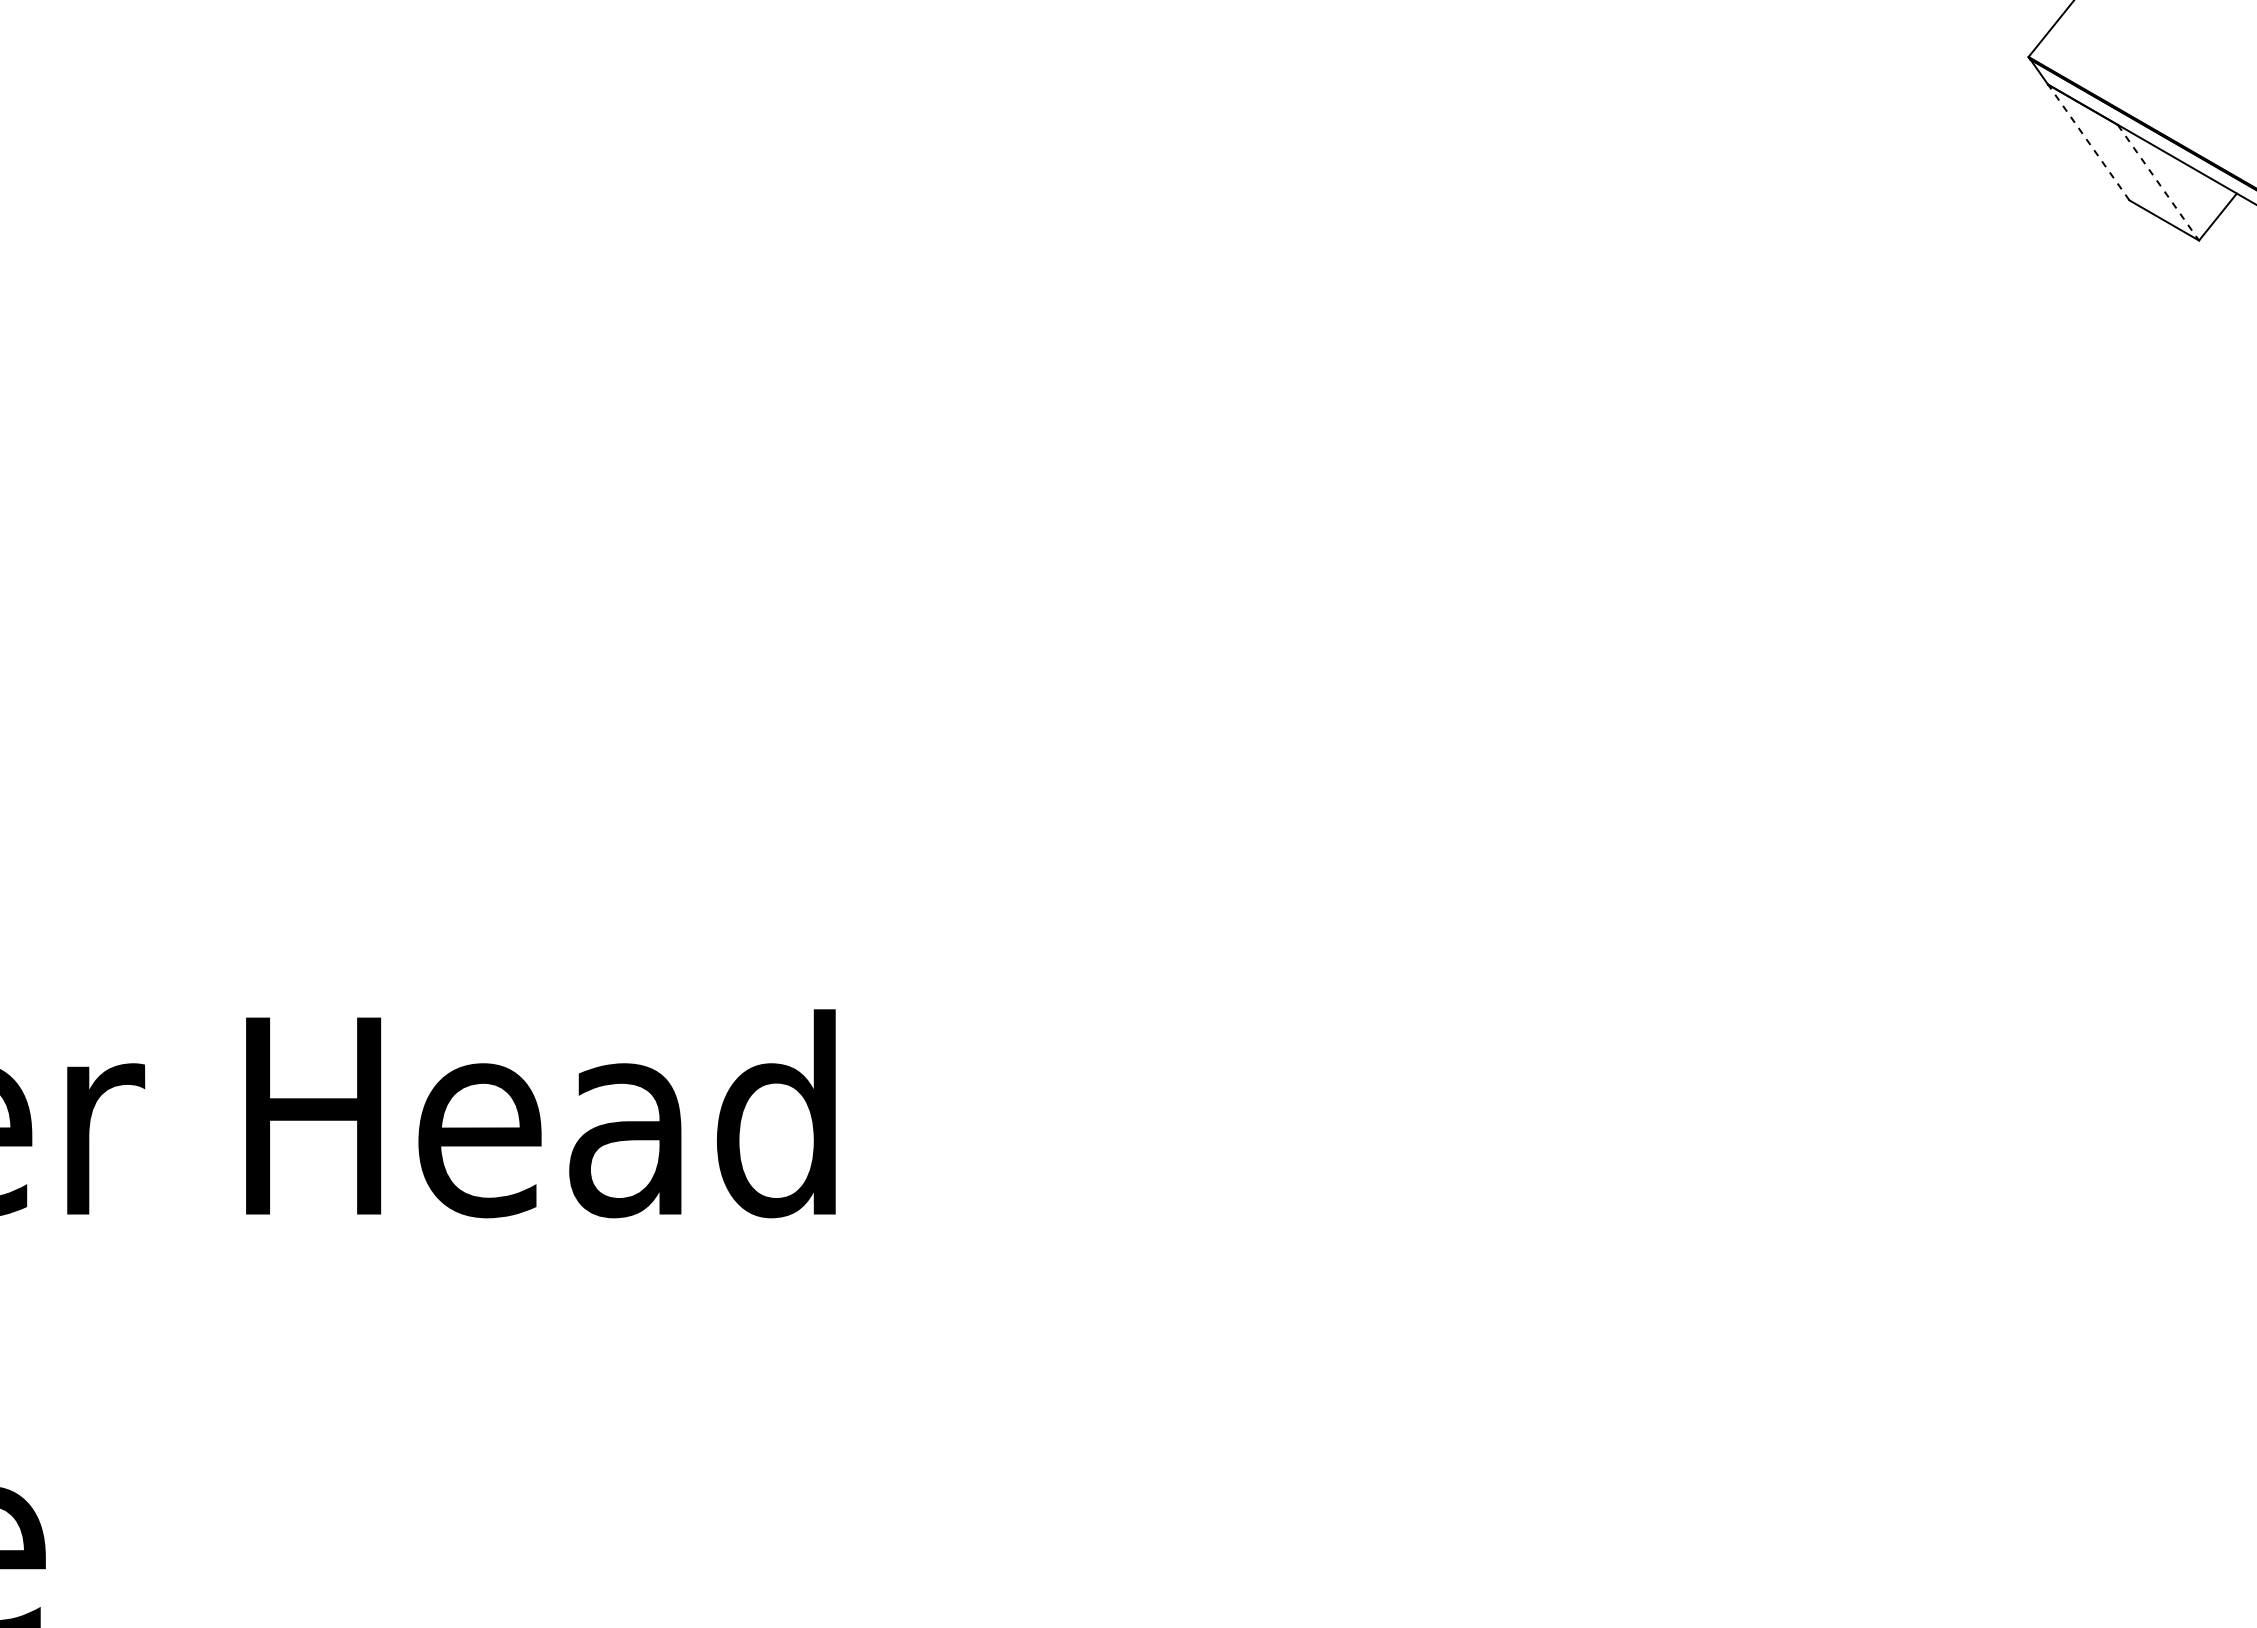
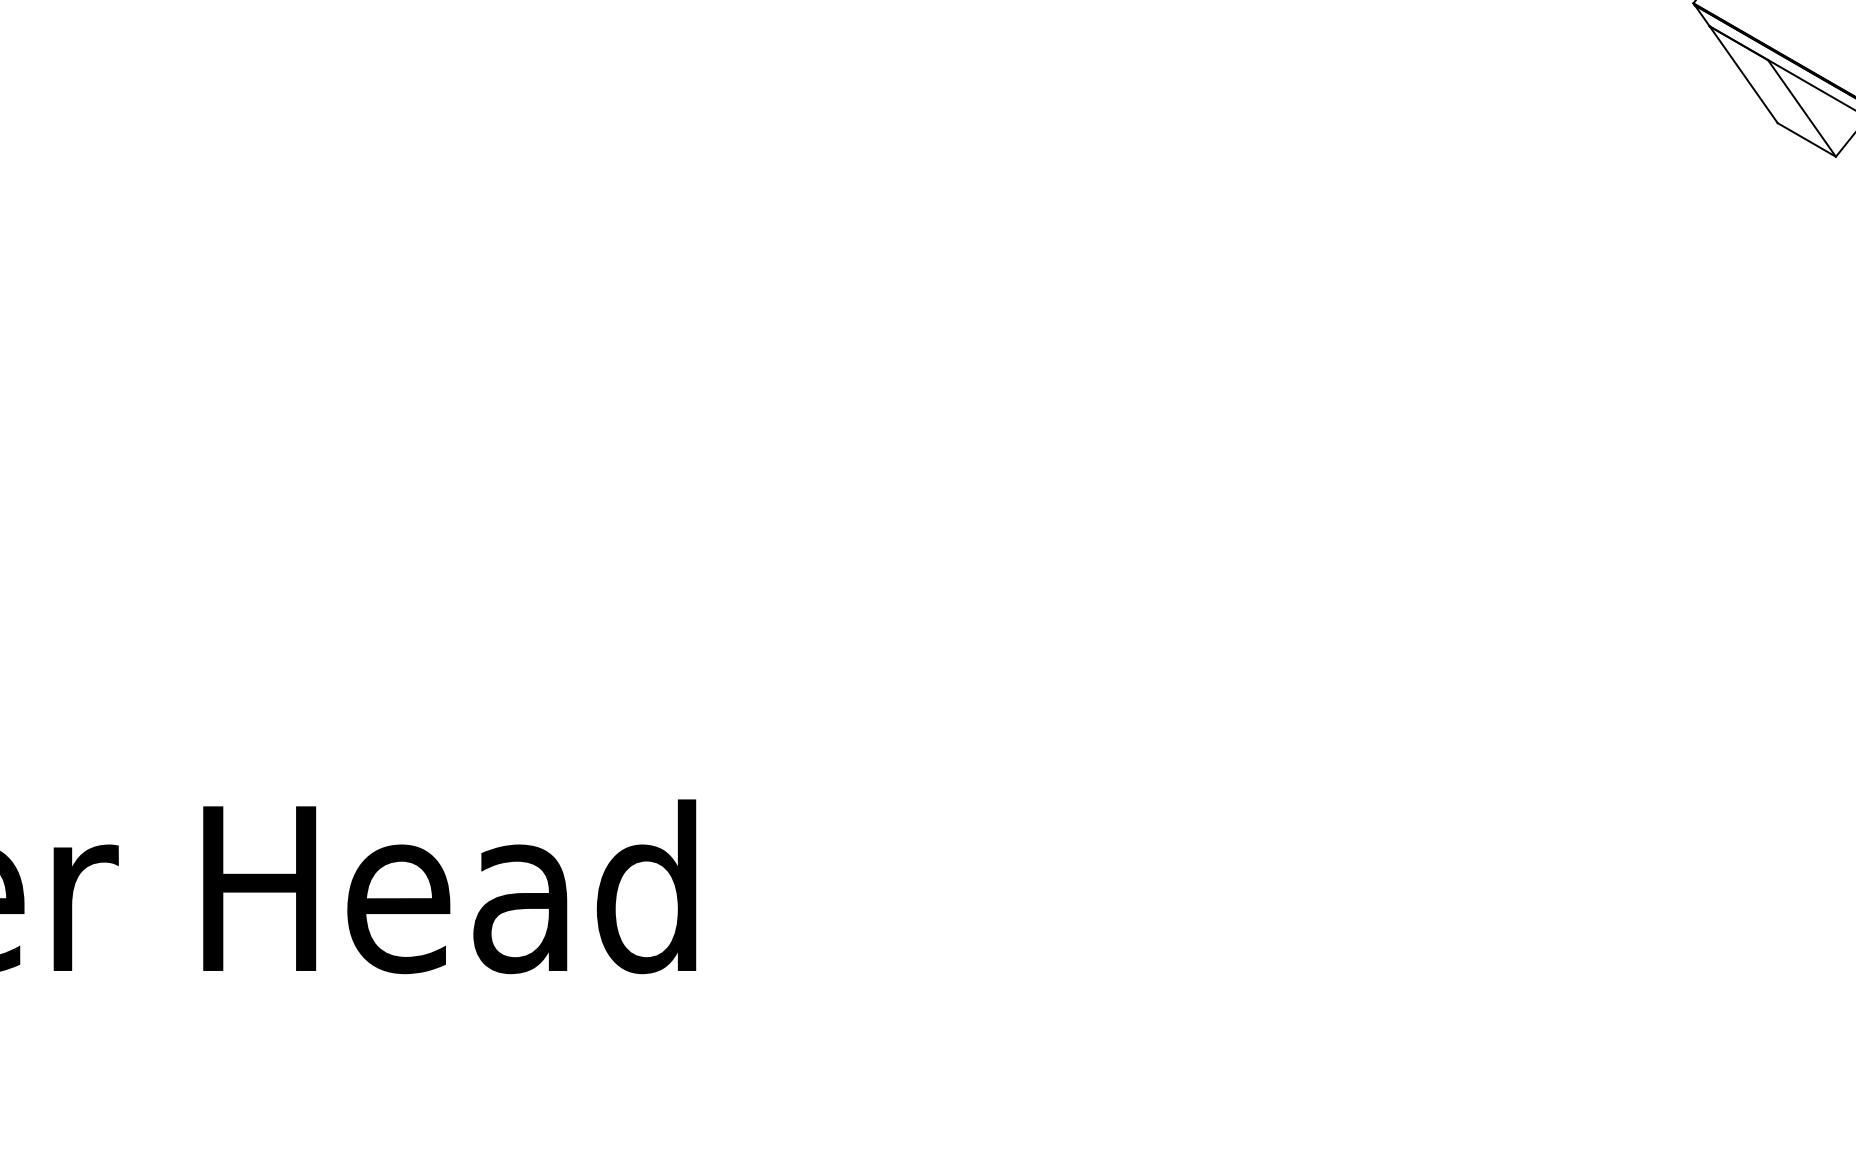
line: (2088, 142) -> (1743, 74), dashed -> solid
line: (2158, 182) -> (1802, 108), dashed -> solid

